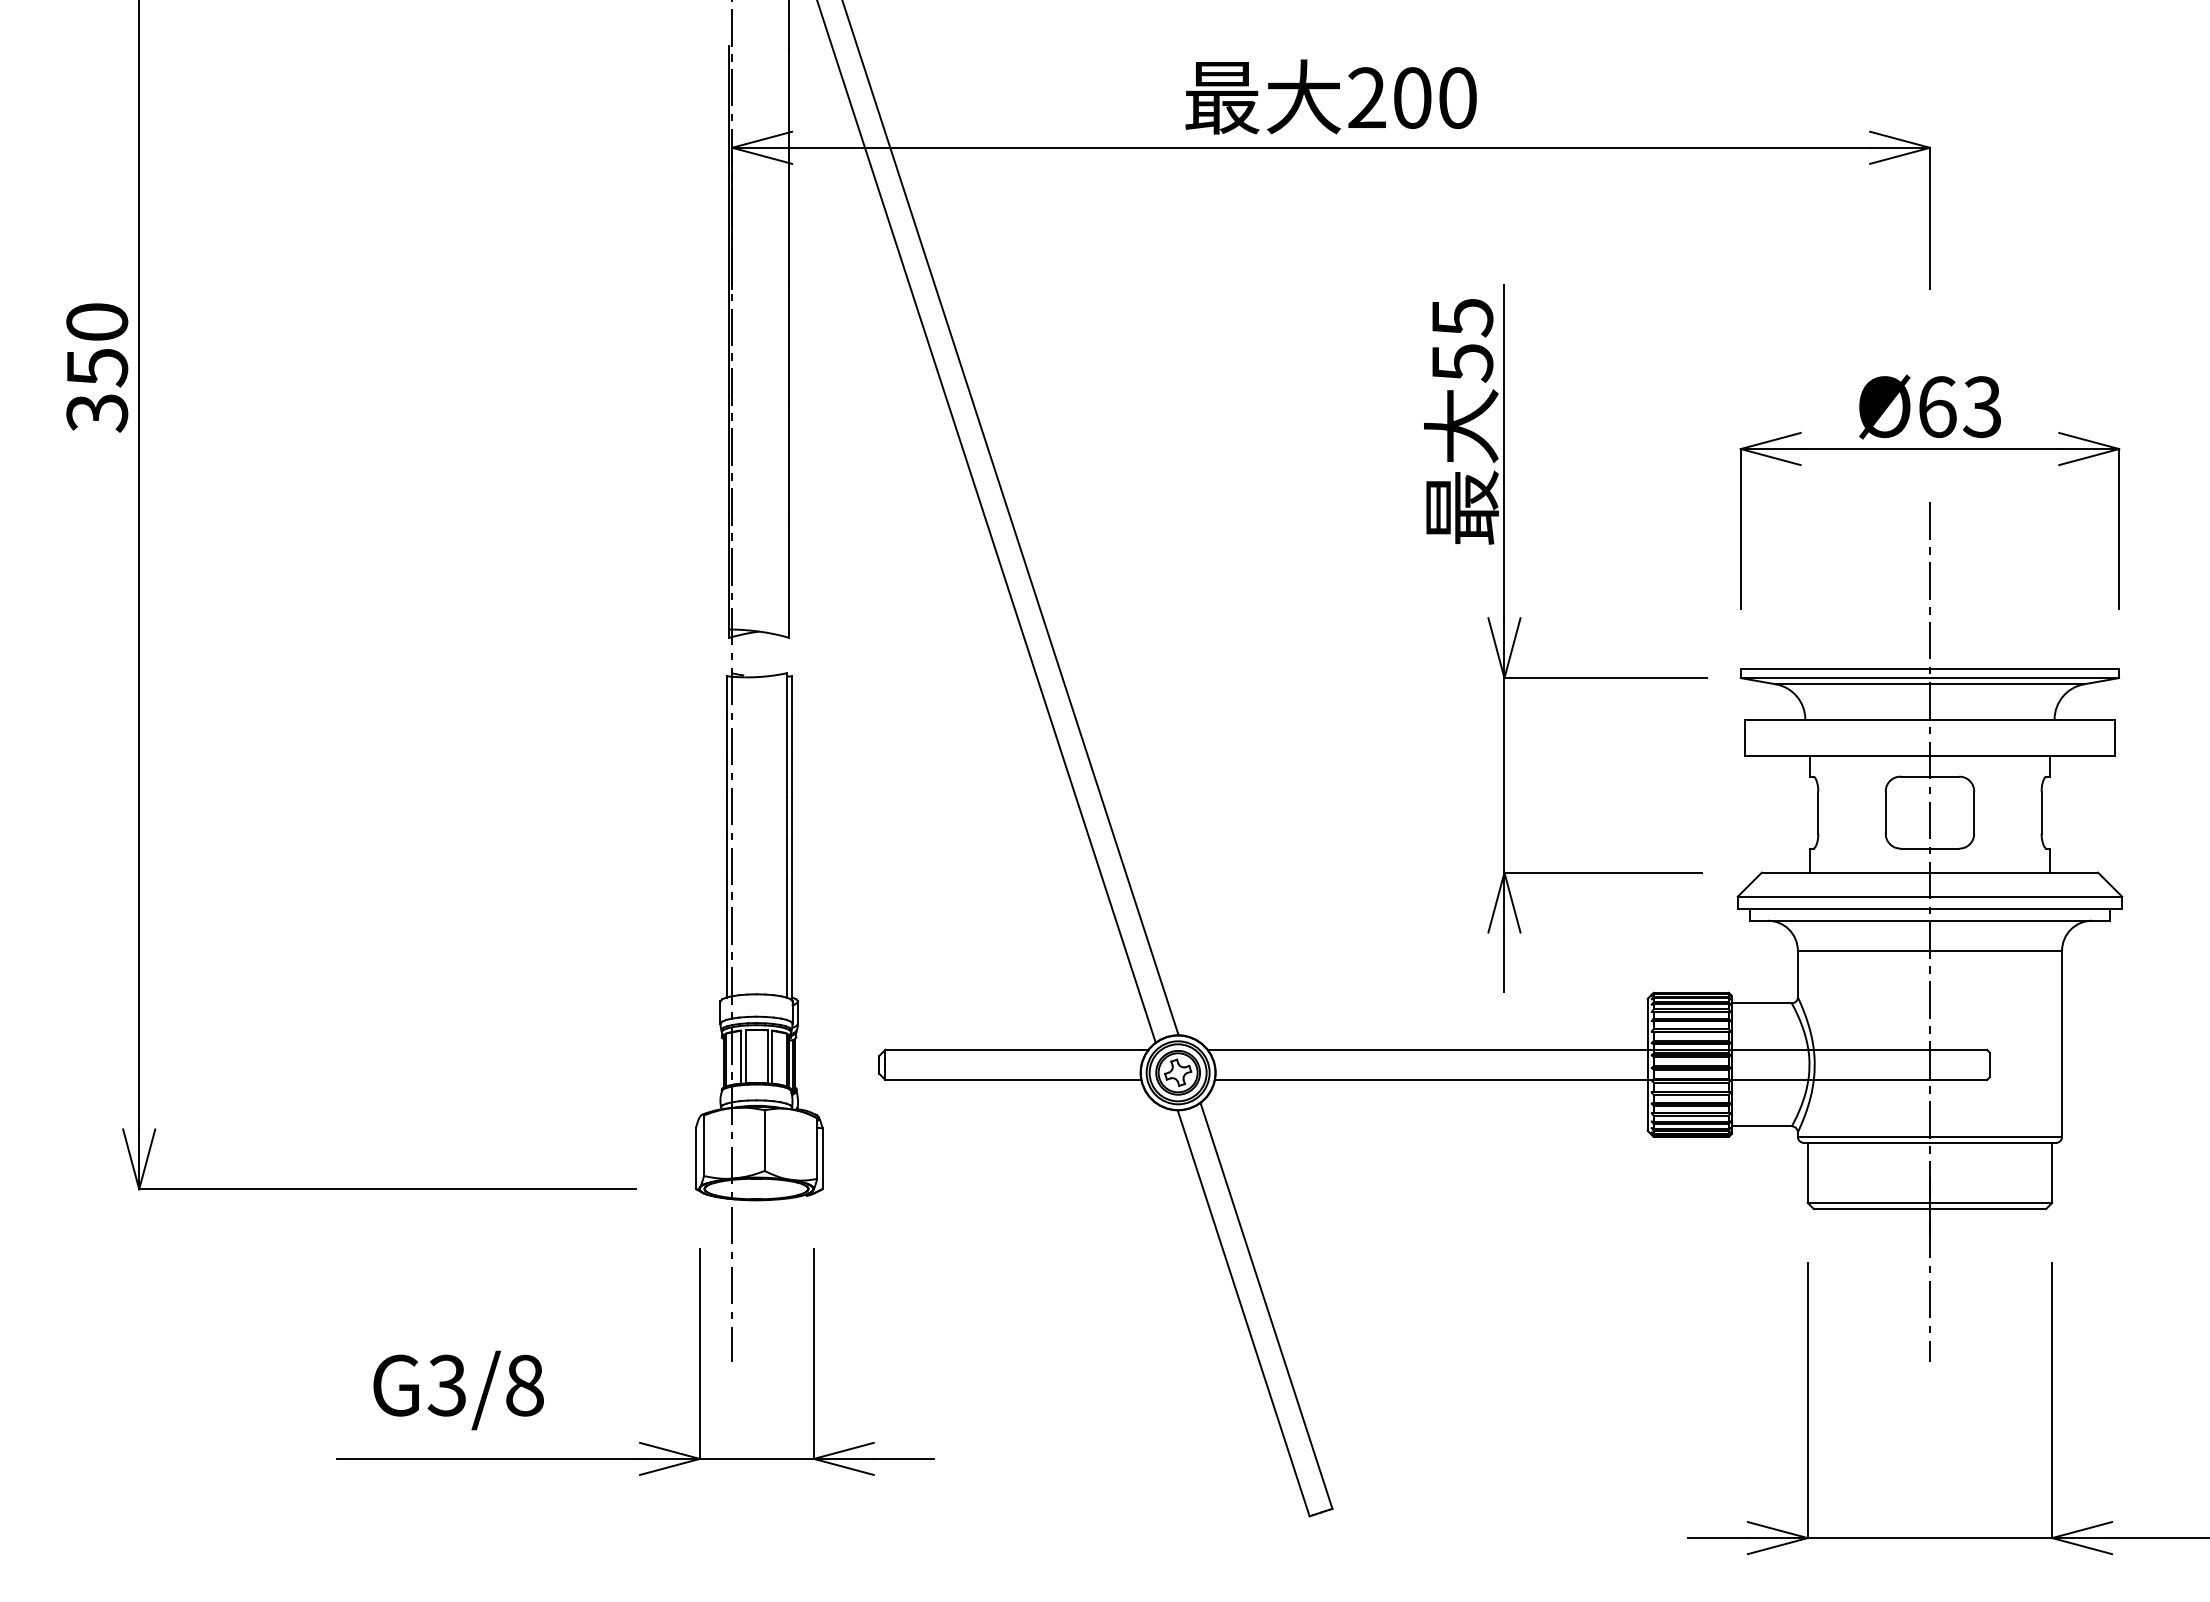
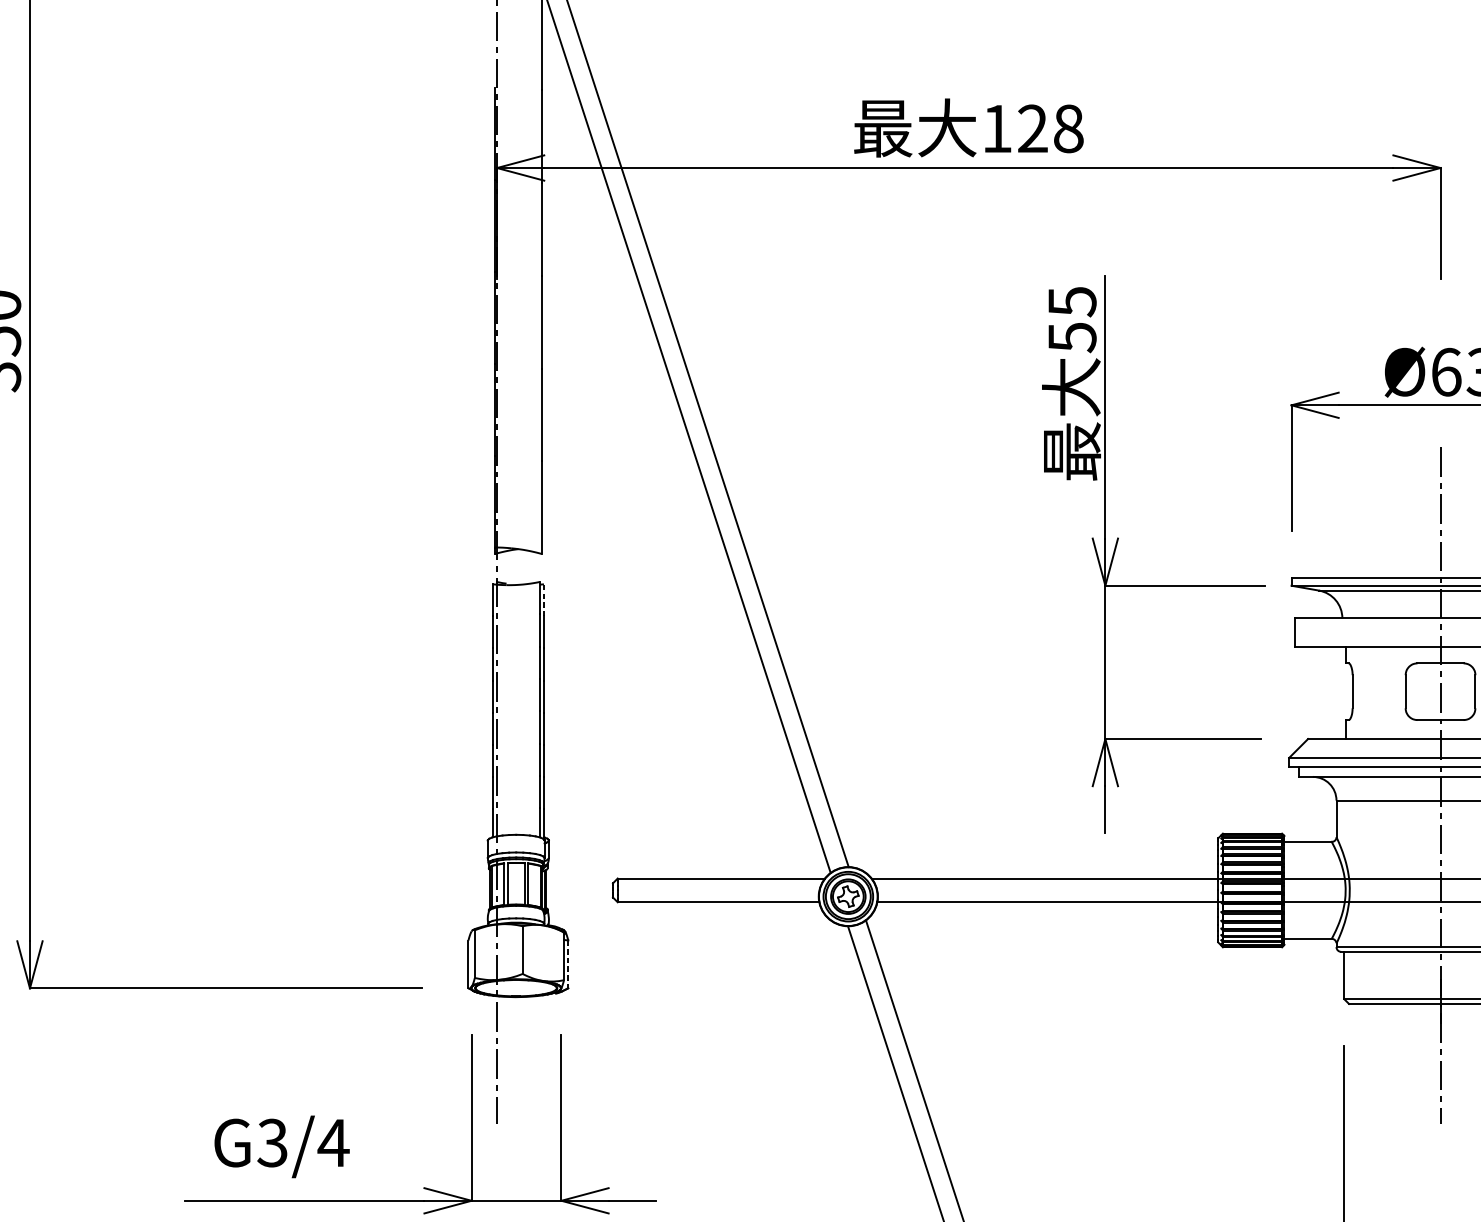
text: (1412, 98) -> (1032, 129), 200 -> 128
line: (791, 696) -> (543, 600), solid -> dashed
line: (822, 1159) -> (568, 964), solid -> dashed
text: (524, 1385) -> (333, 1142), G3/8 -> G3/4

